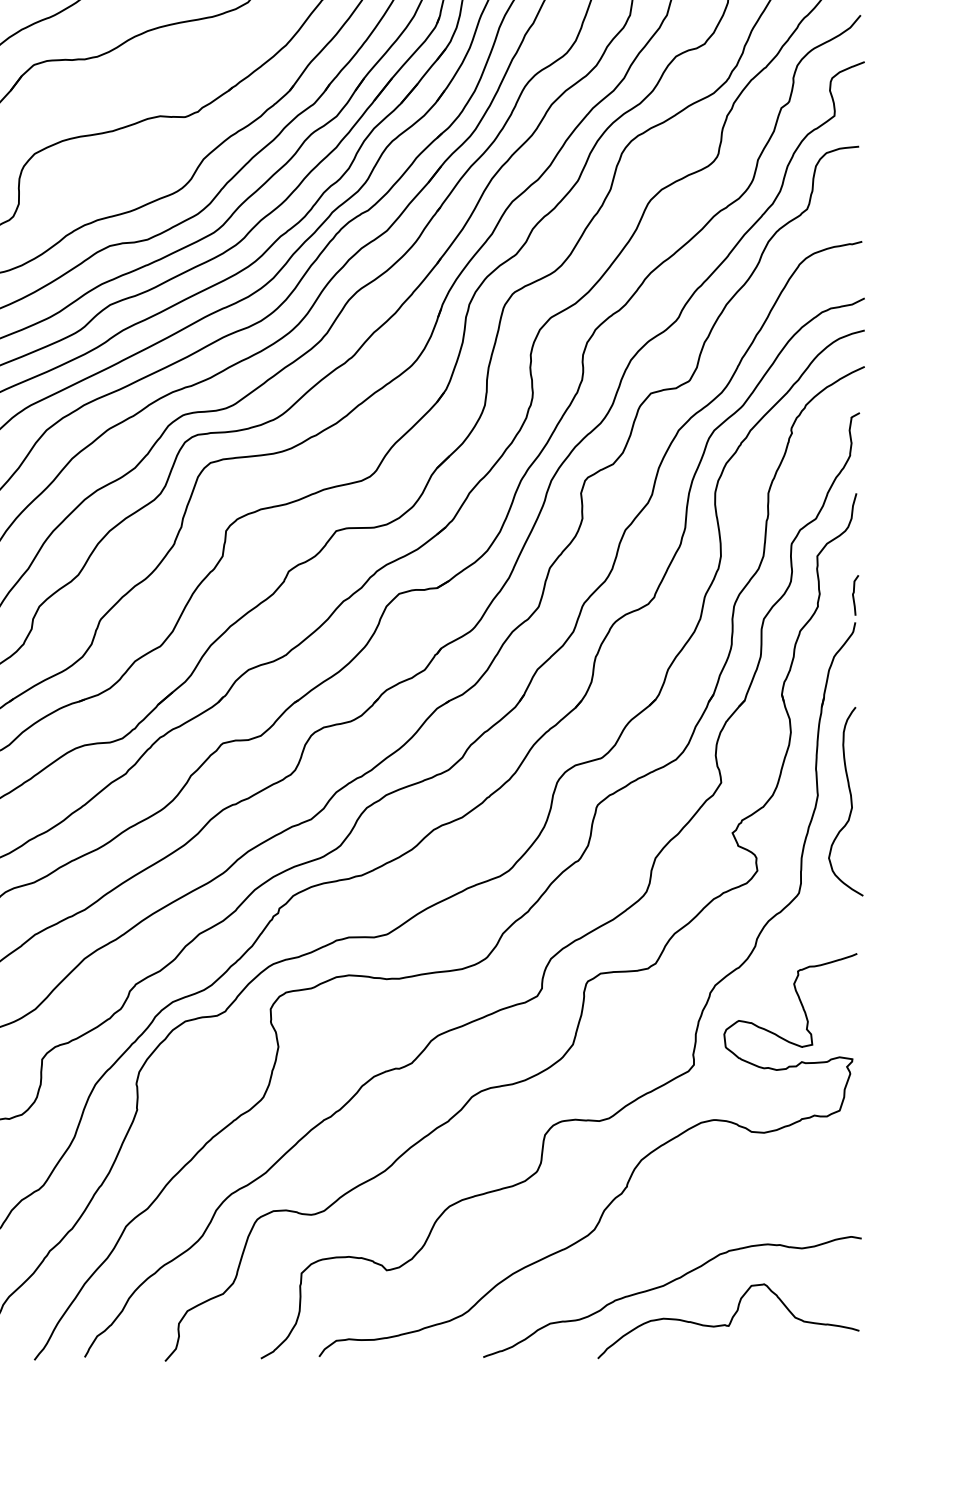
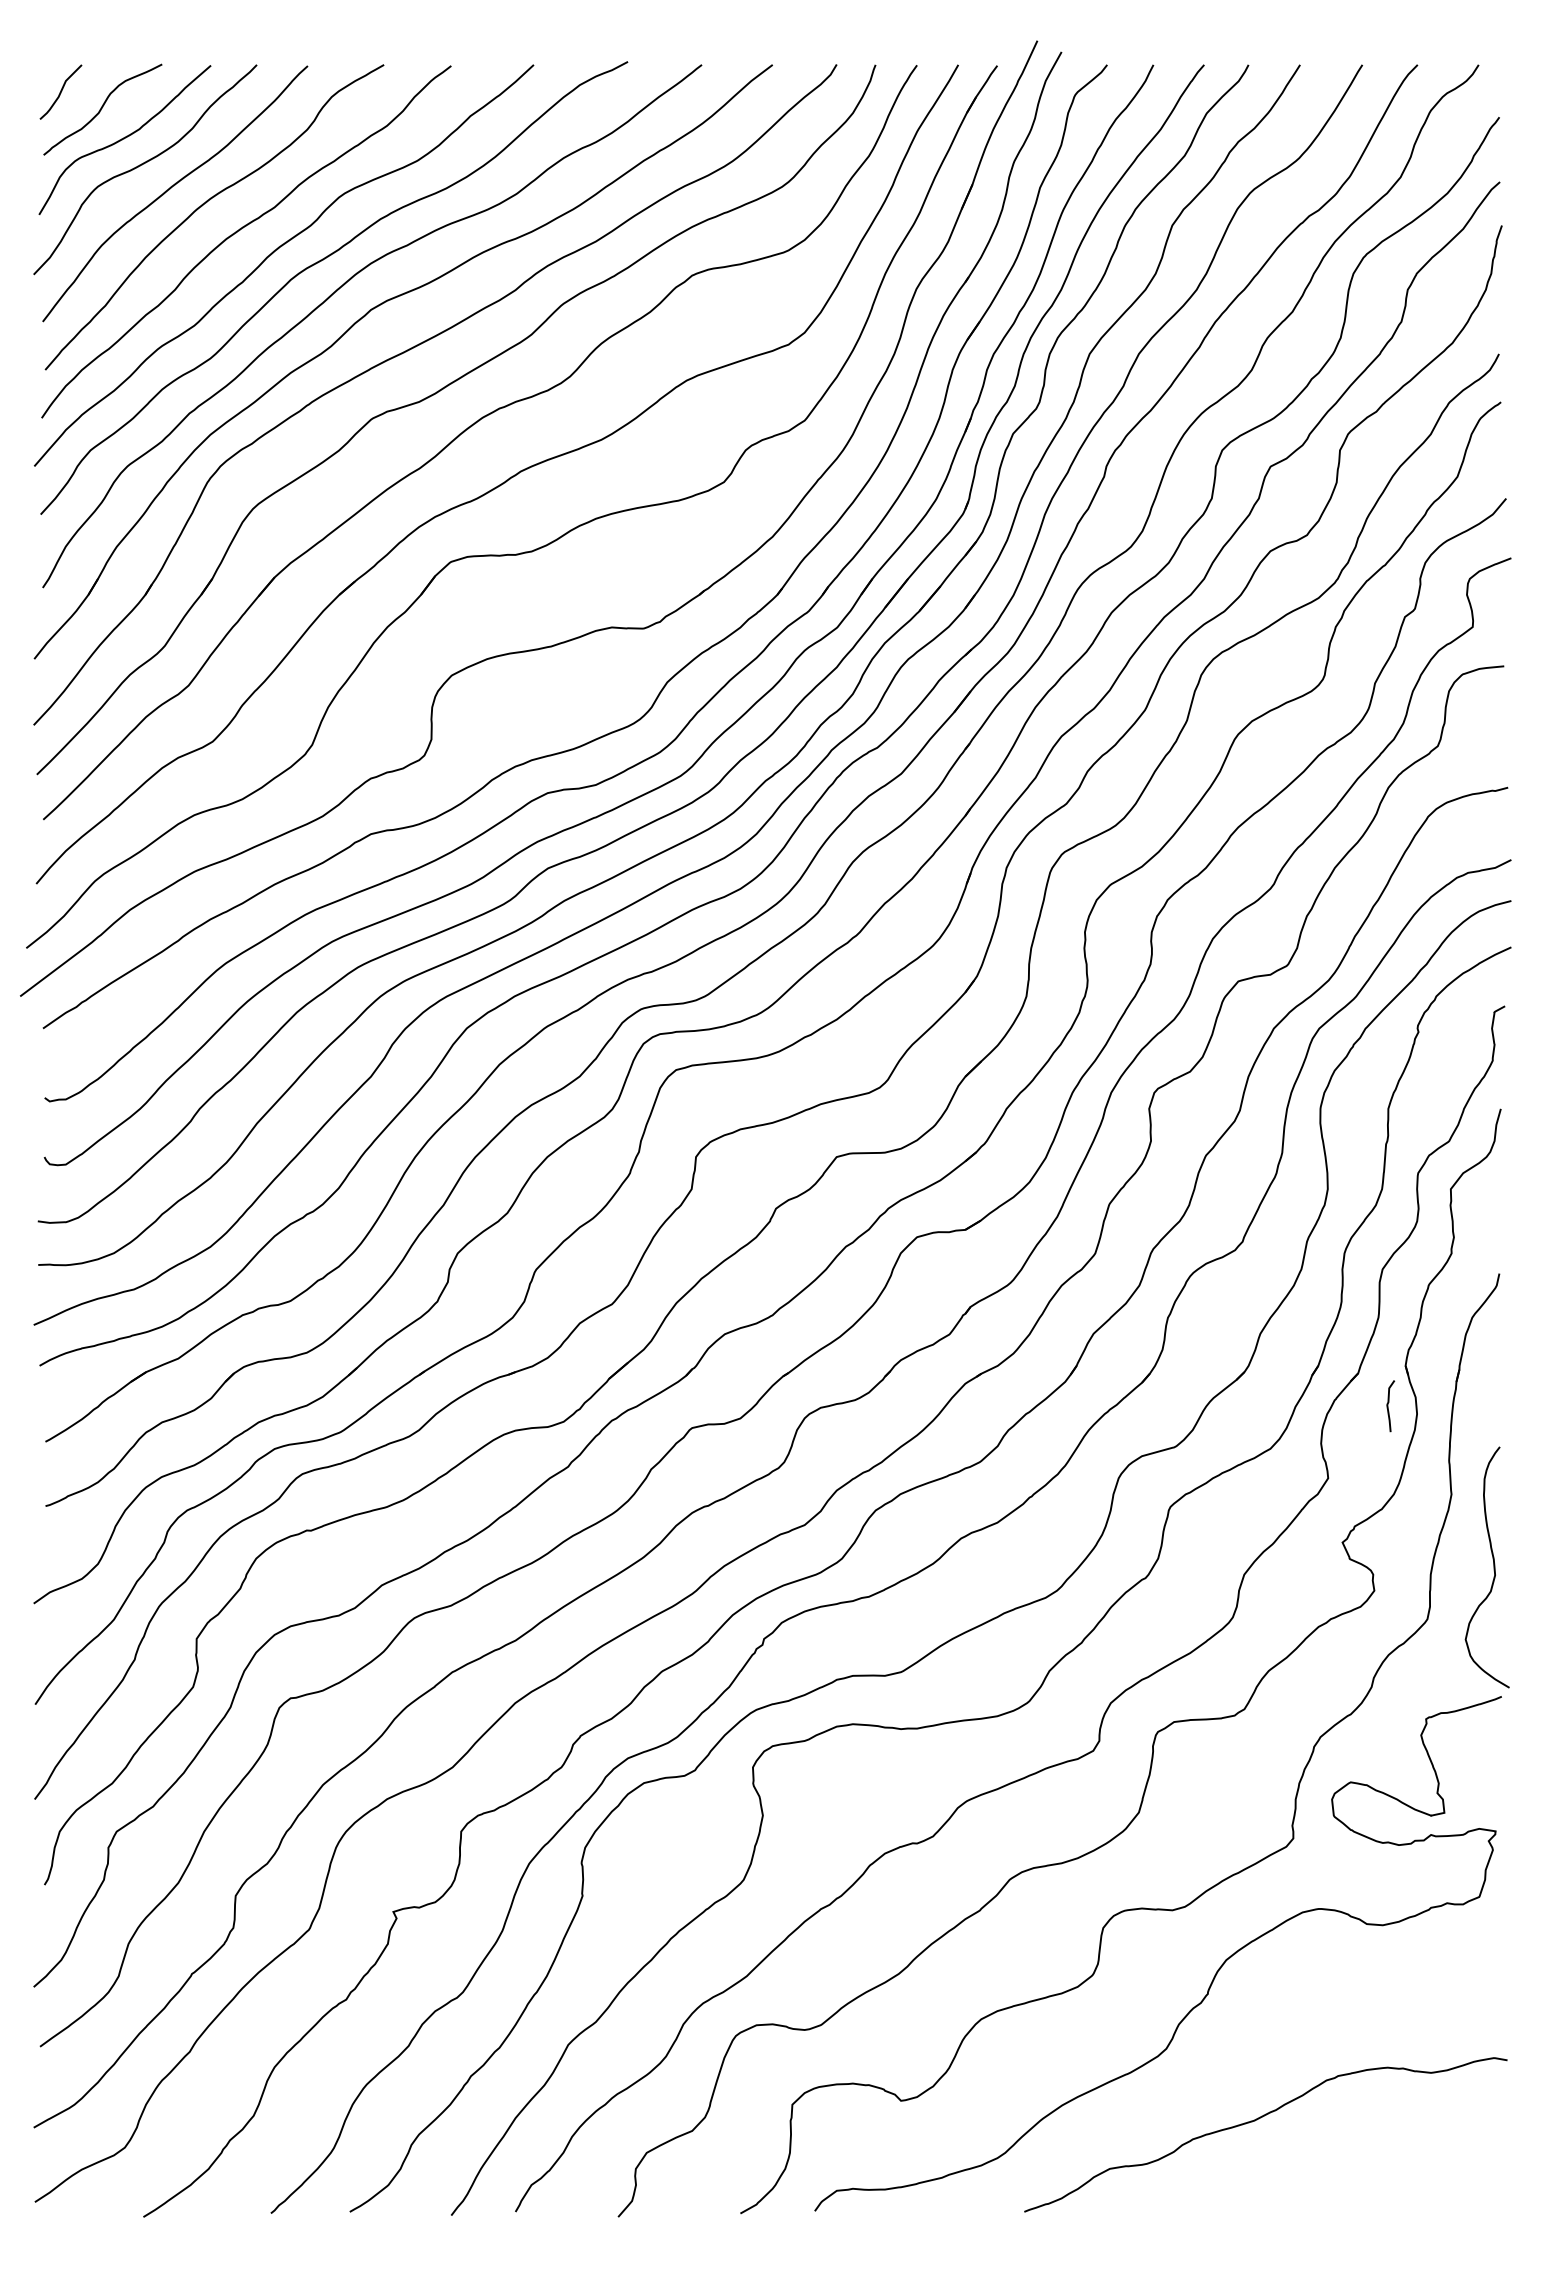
curve: (853, 595) -> (1388, 1406), moved
curve: (850, 801) -> (1493, 1567), moved
curve: (730, 1320) -> (1339, 2165), removed

